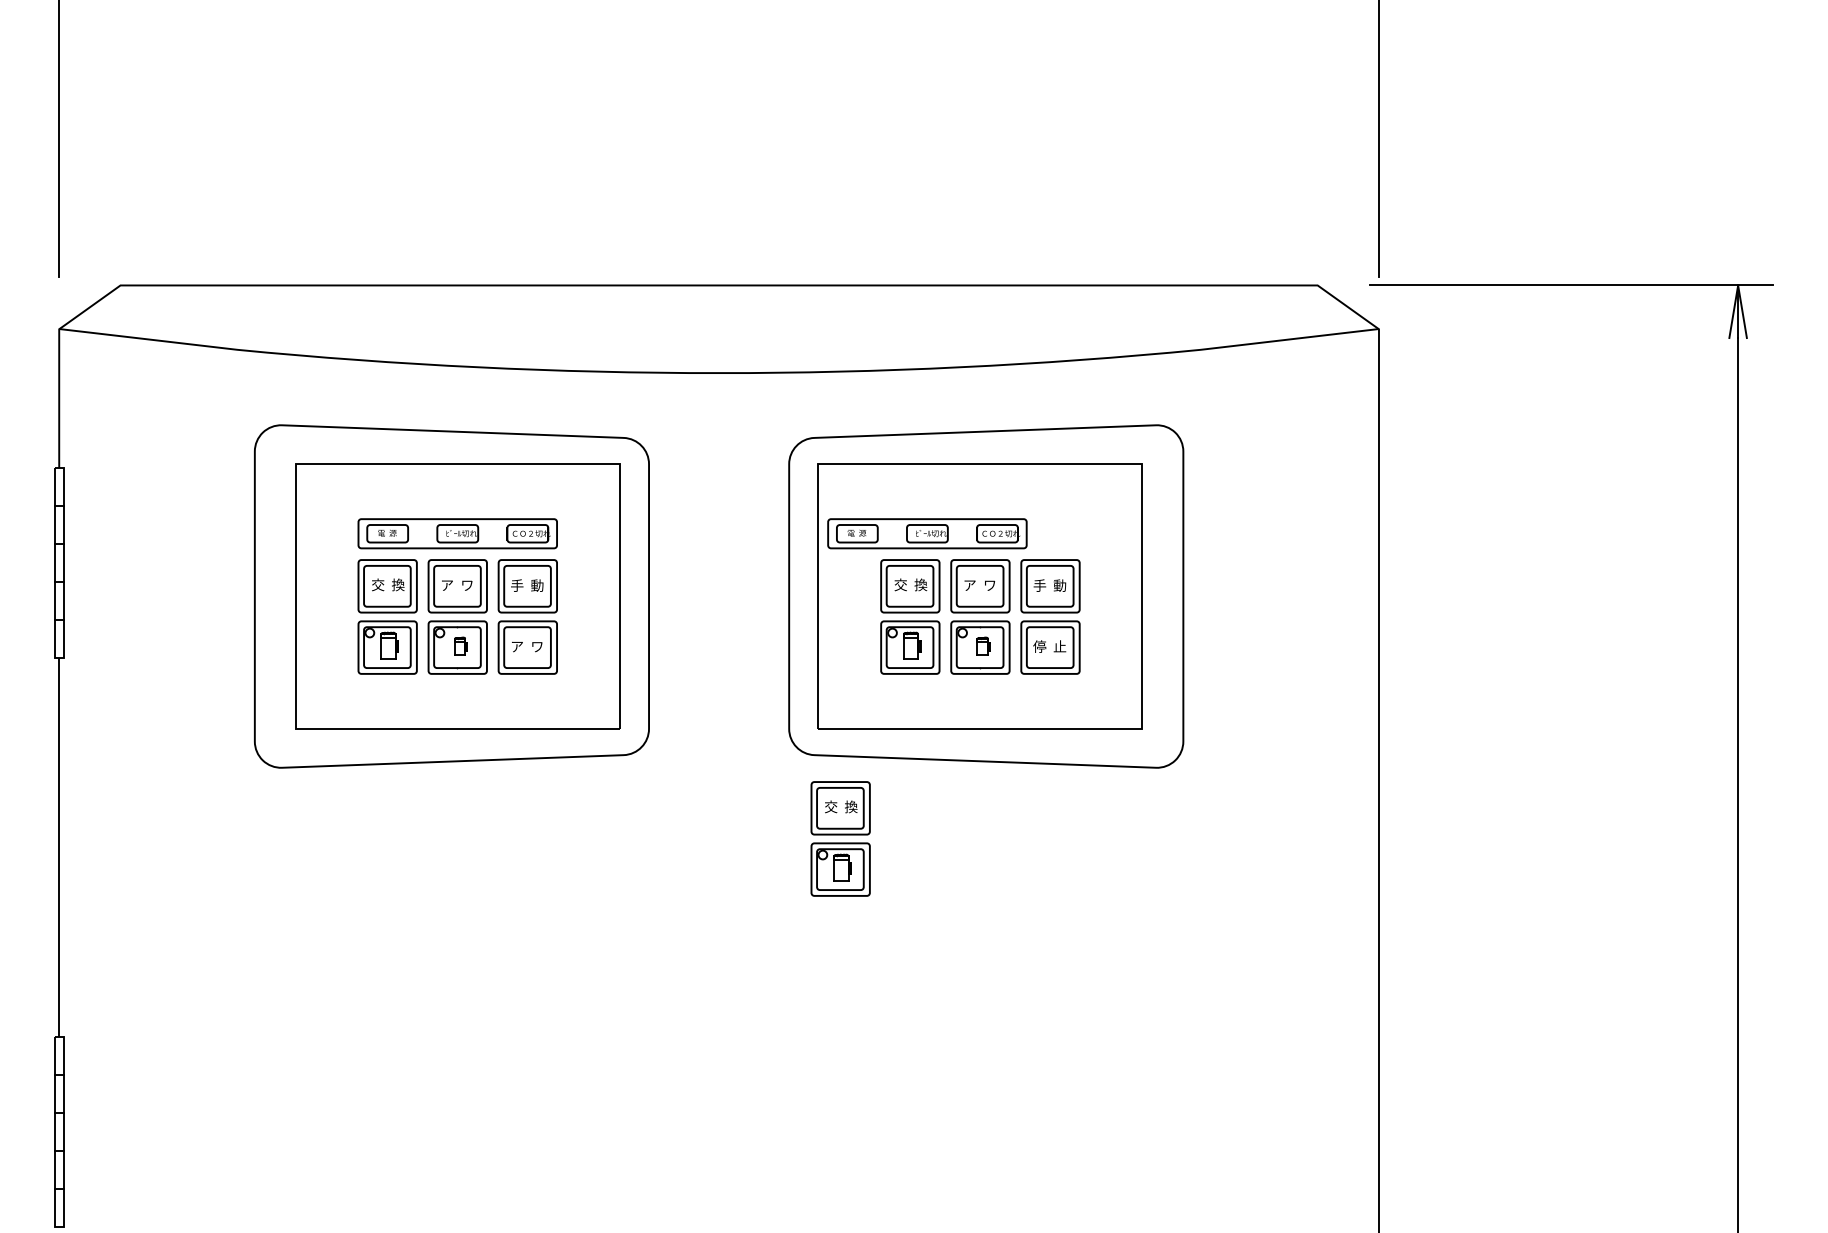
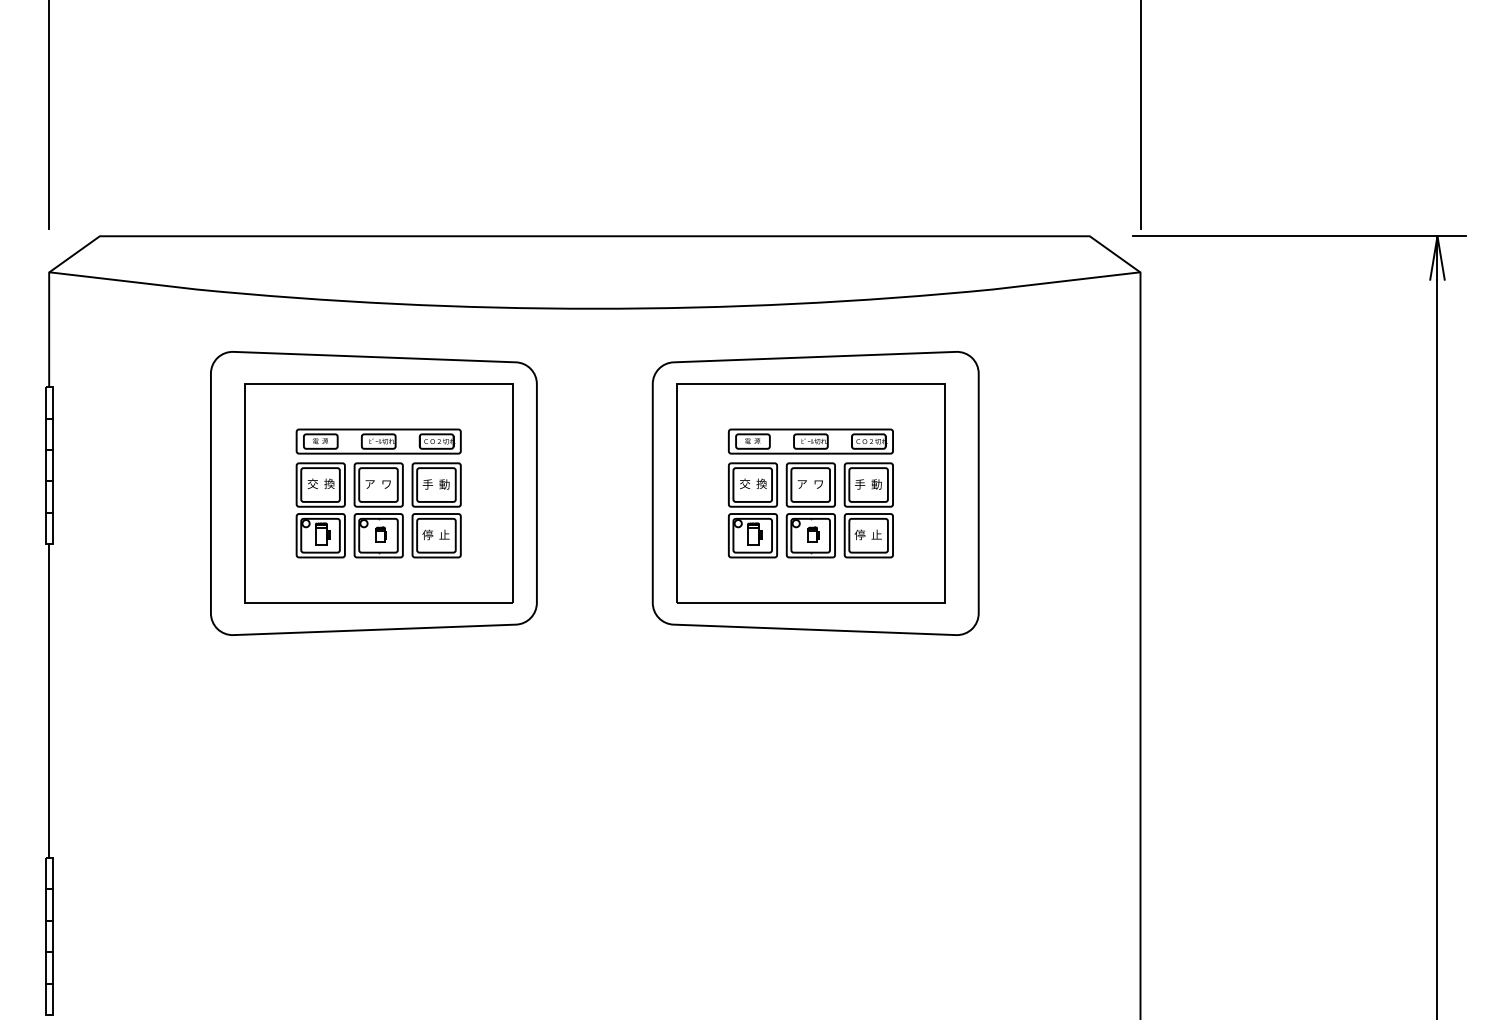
part: (927, 533) -> (810, 441), moved
text: (526, 646) -> (435, 534), ア  ワ -> 停  止
part: (840, 838) -> (695, 693), removed

